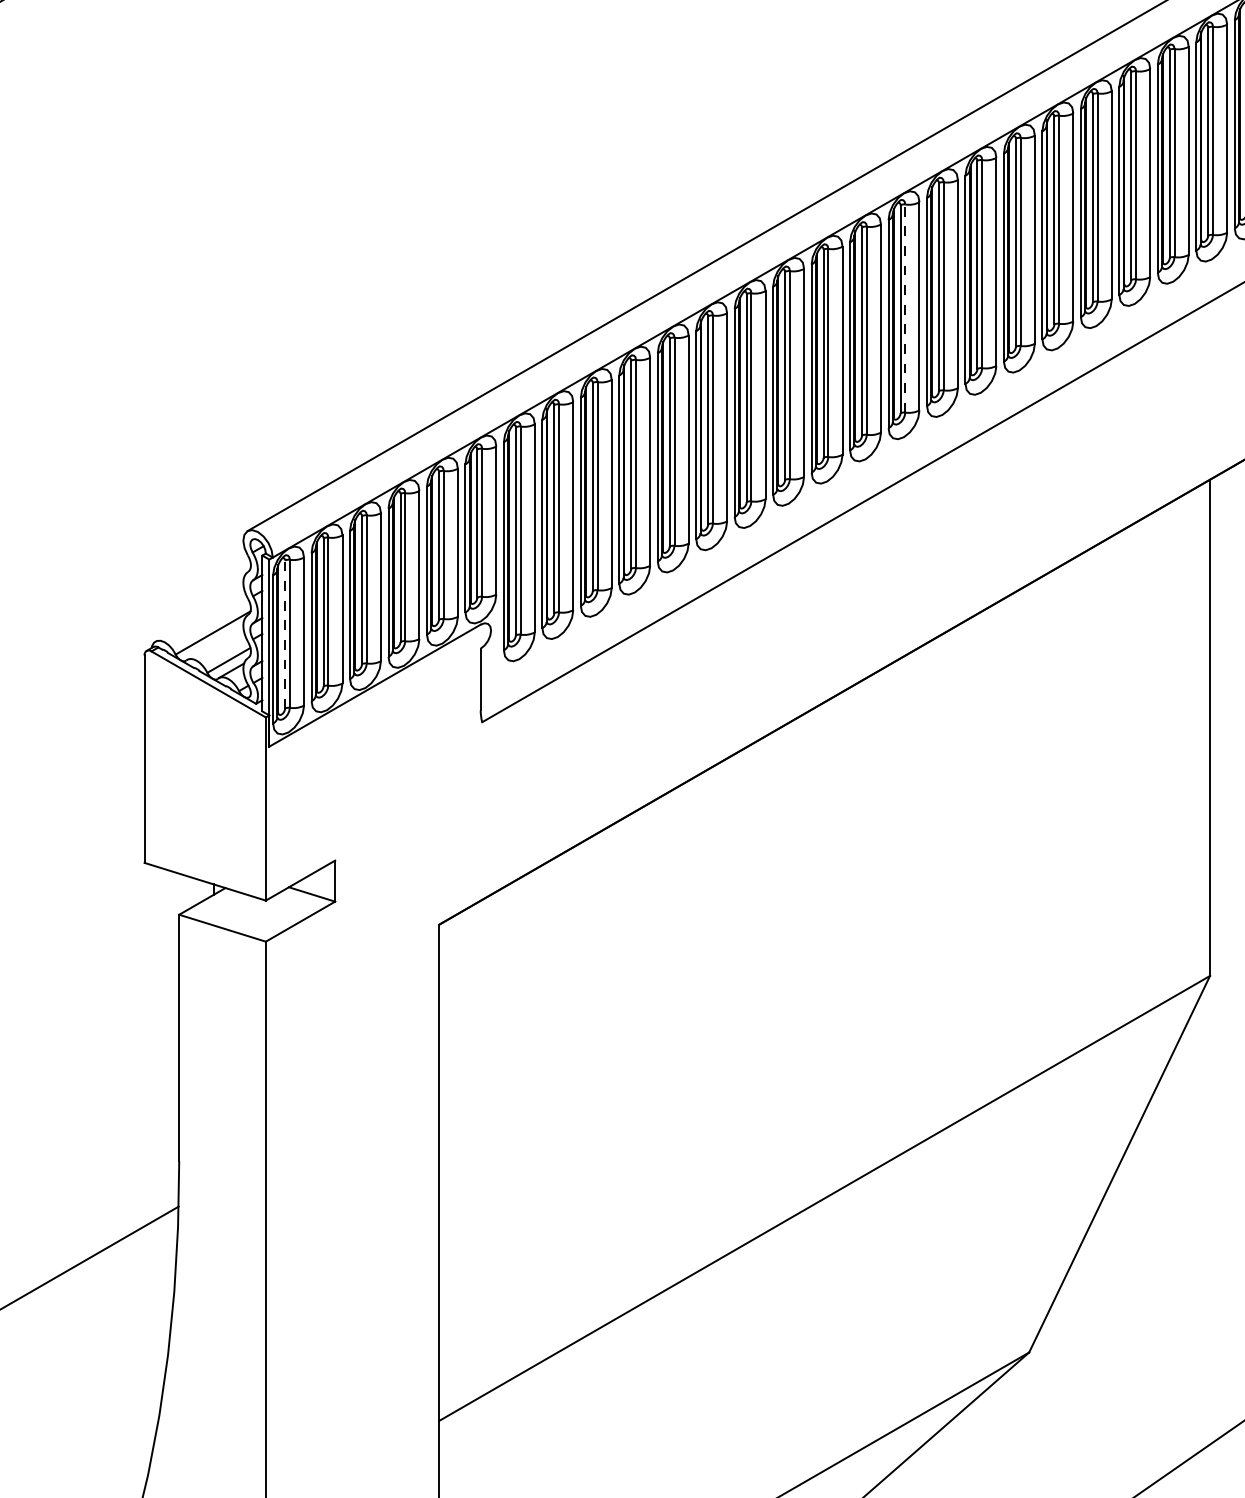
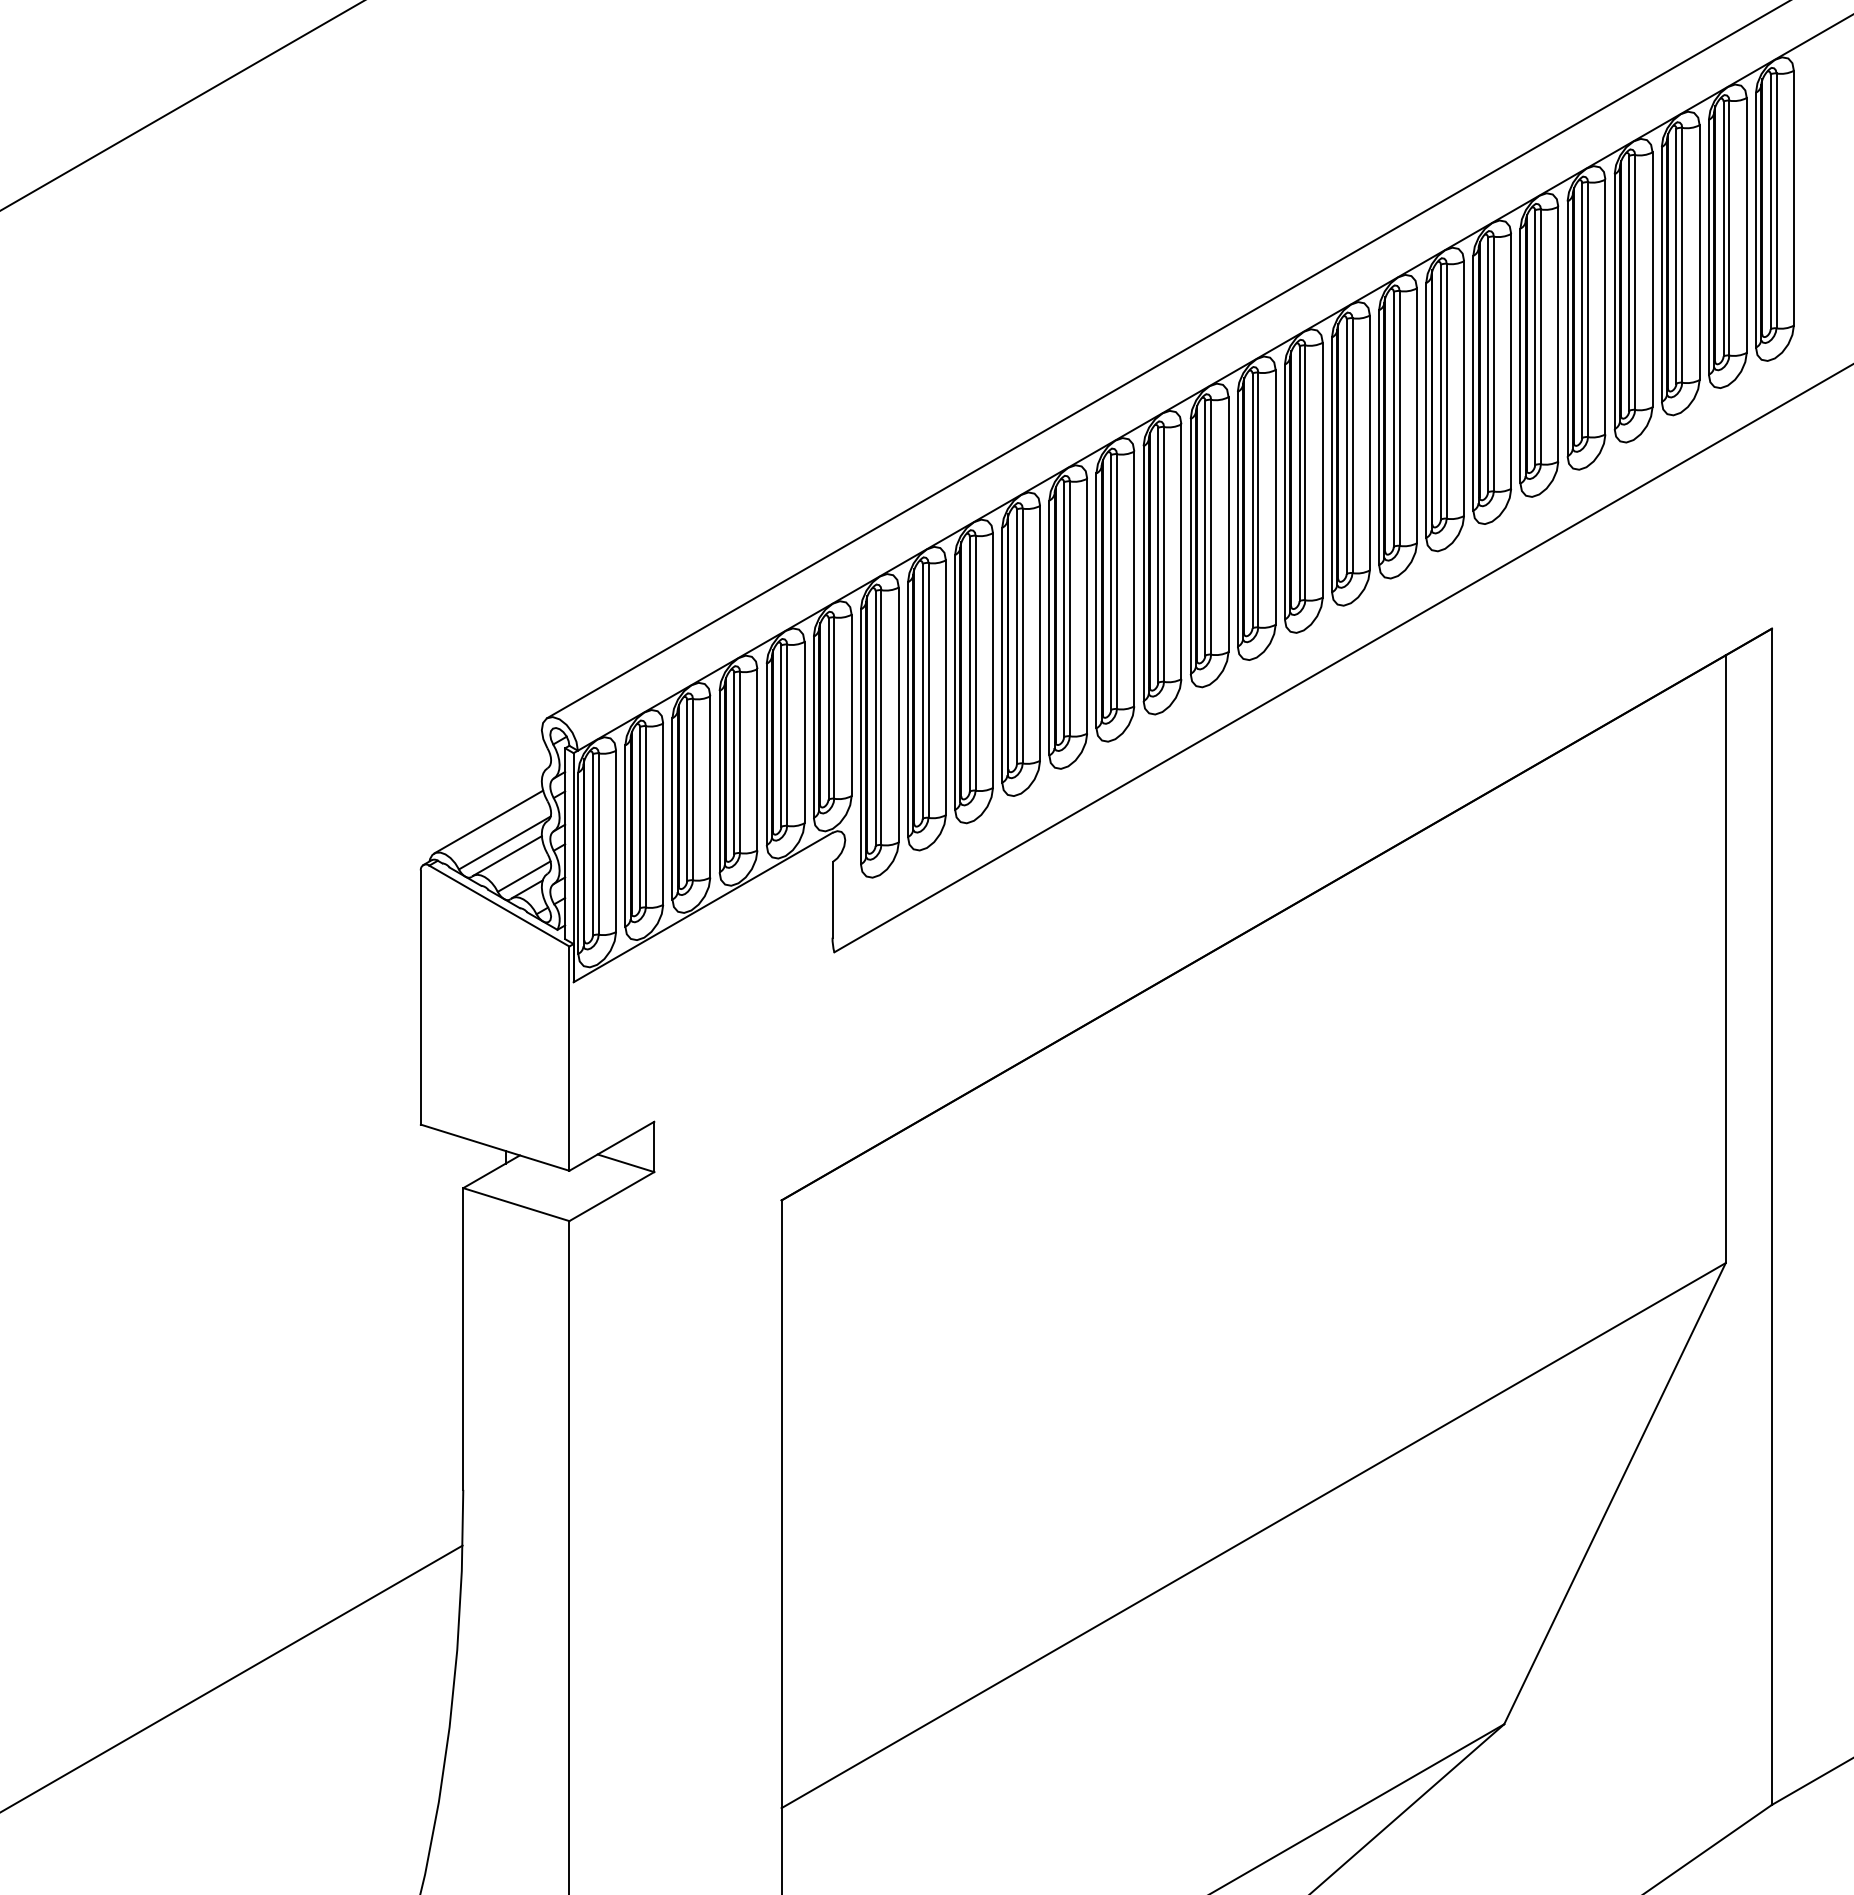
line: (905, 308) -> (1352, 445), dashed -> solid
line: (199, 615) -> (488, 821), added
line: (284, 634) -> (592, 844), dashed -> solid
line: (215, 643) -> (507, 855), added

